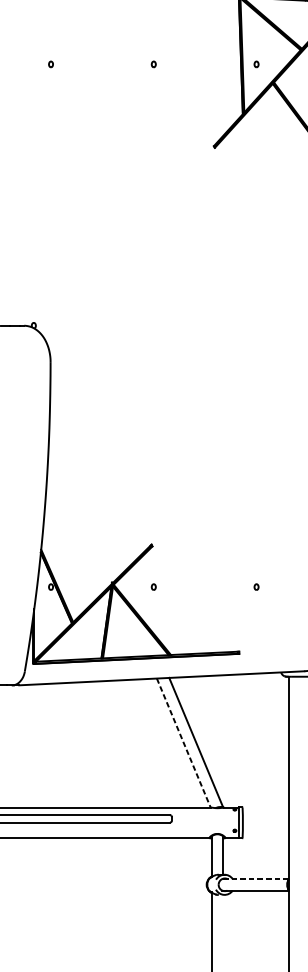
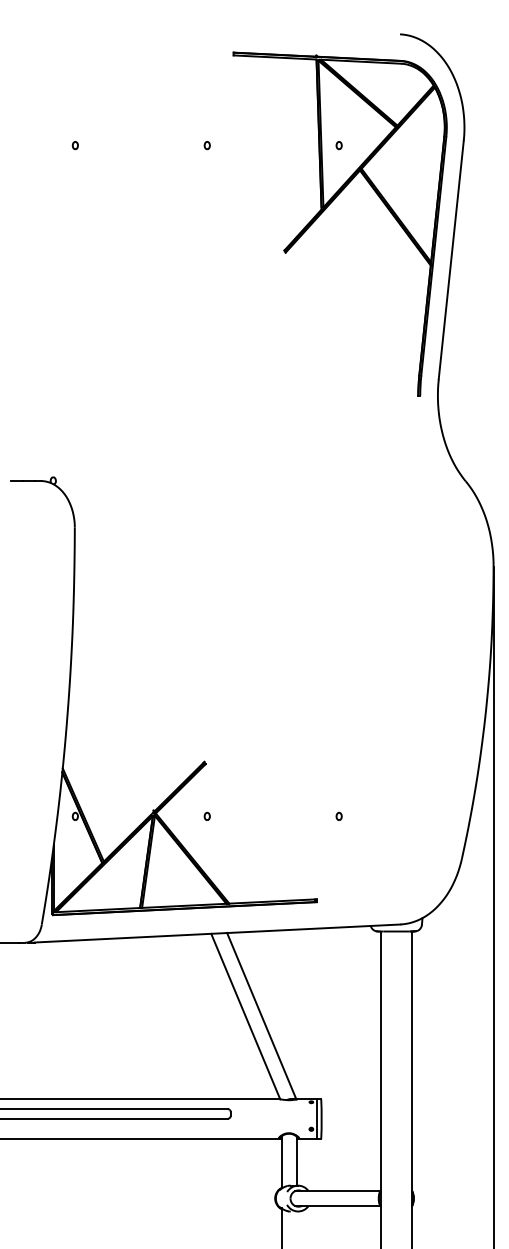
line: (183, 742) -> (245, 1016), dashed -> solid
line: (255, 879) -> (337, 1191), dashed -> solid

